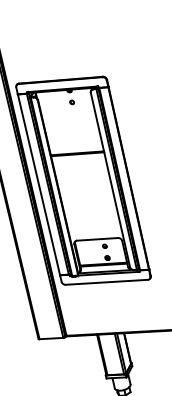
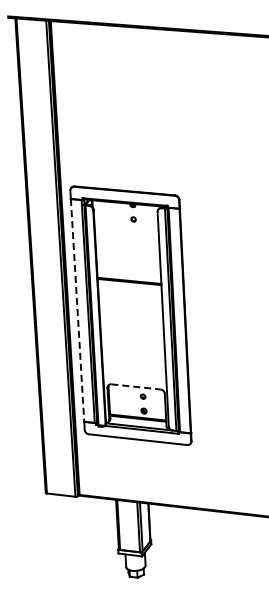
line: (38, 184) -> (77, 310), solid -> dashed
line: (97, 239) -> (135, 386), solid -> dashed

